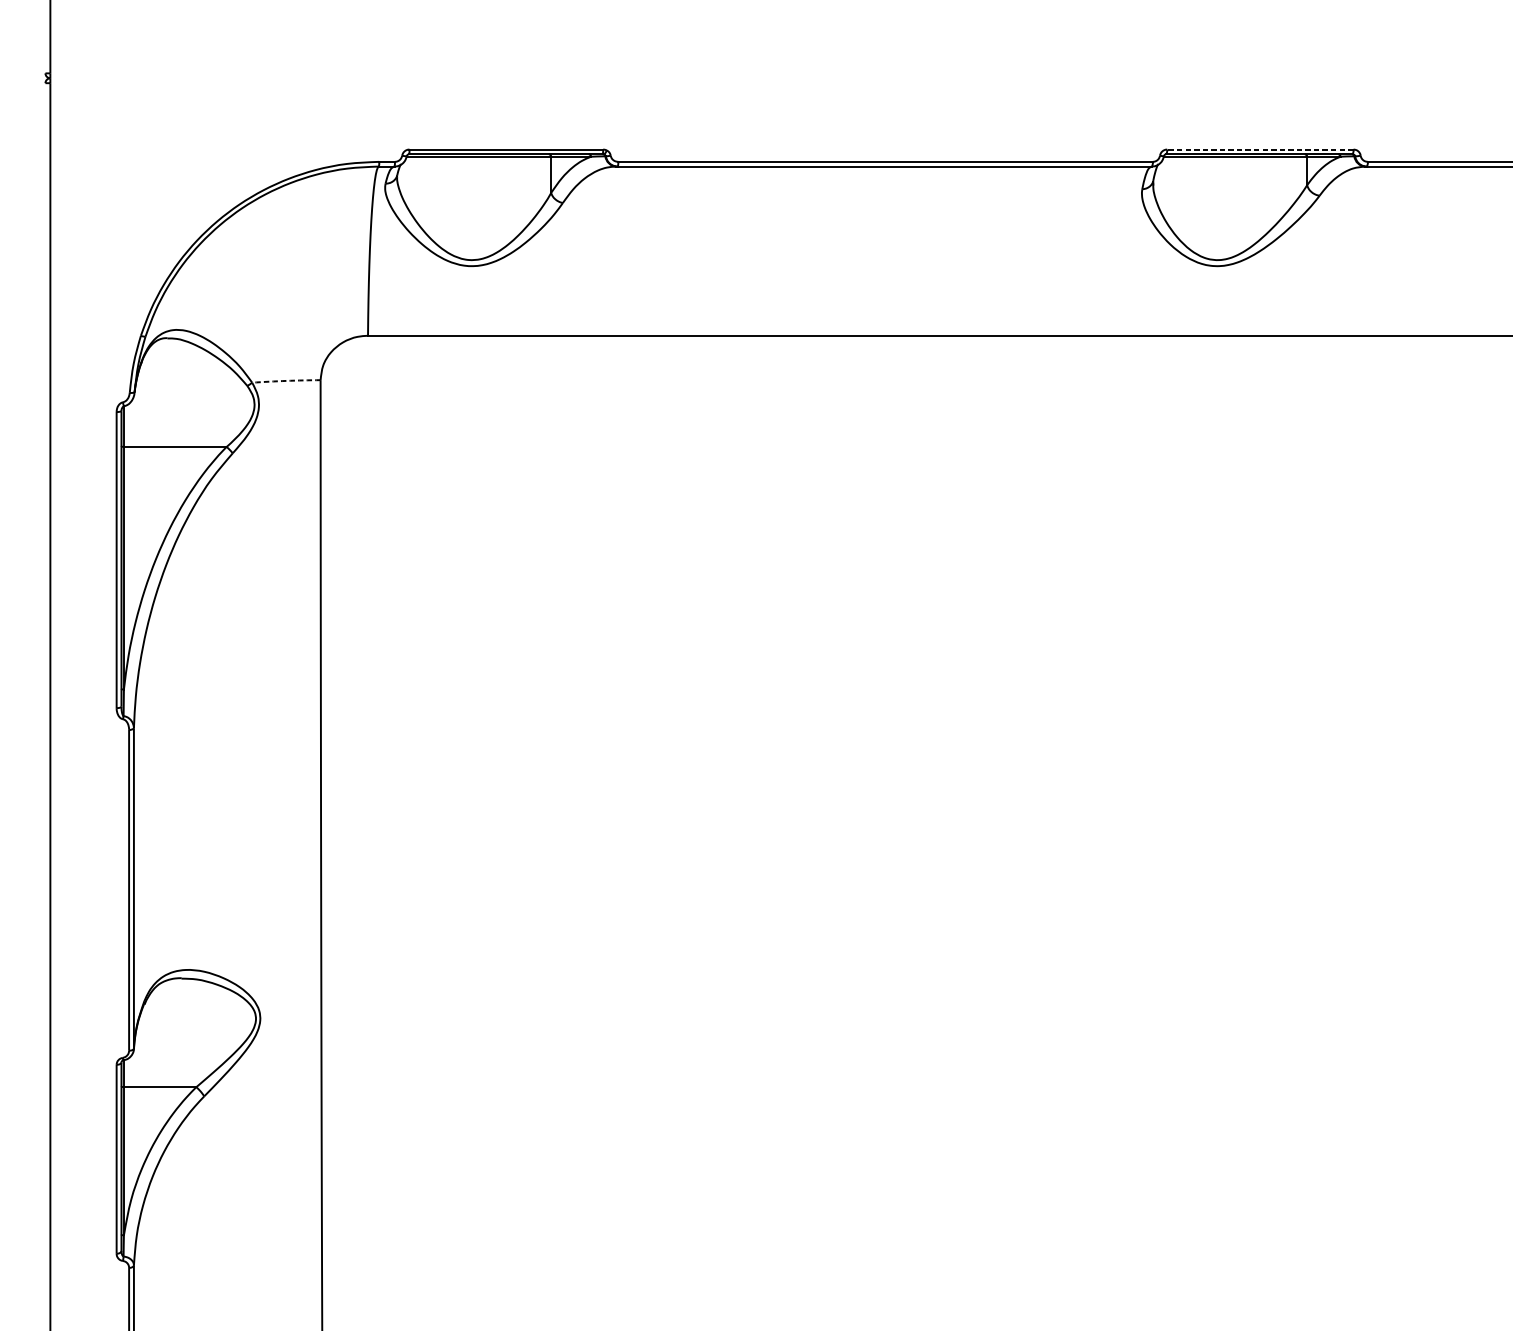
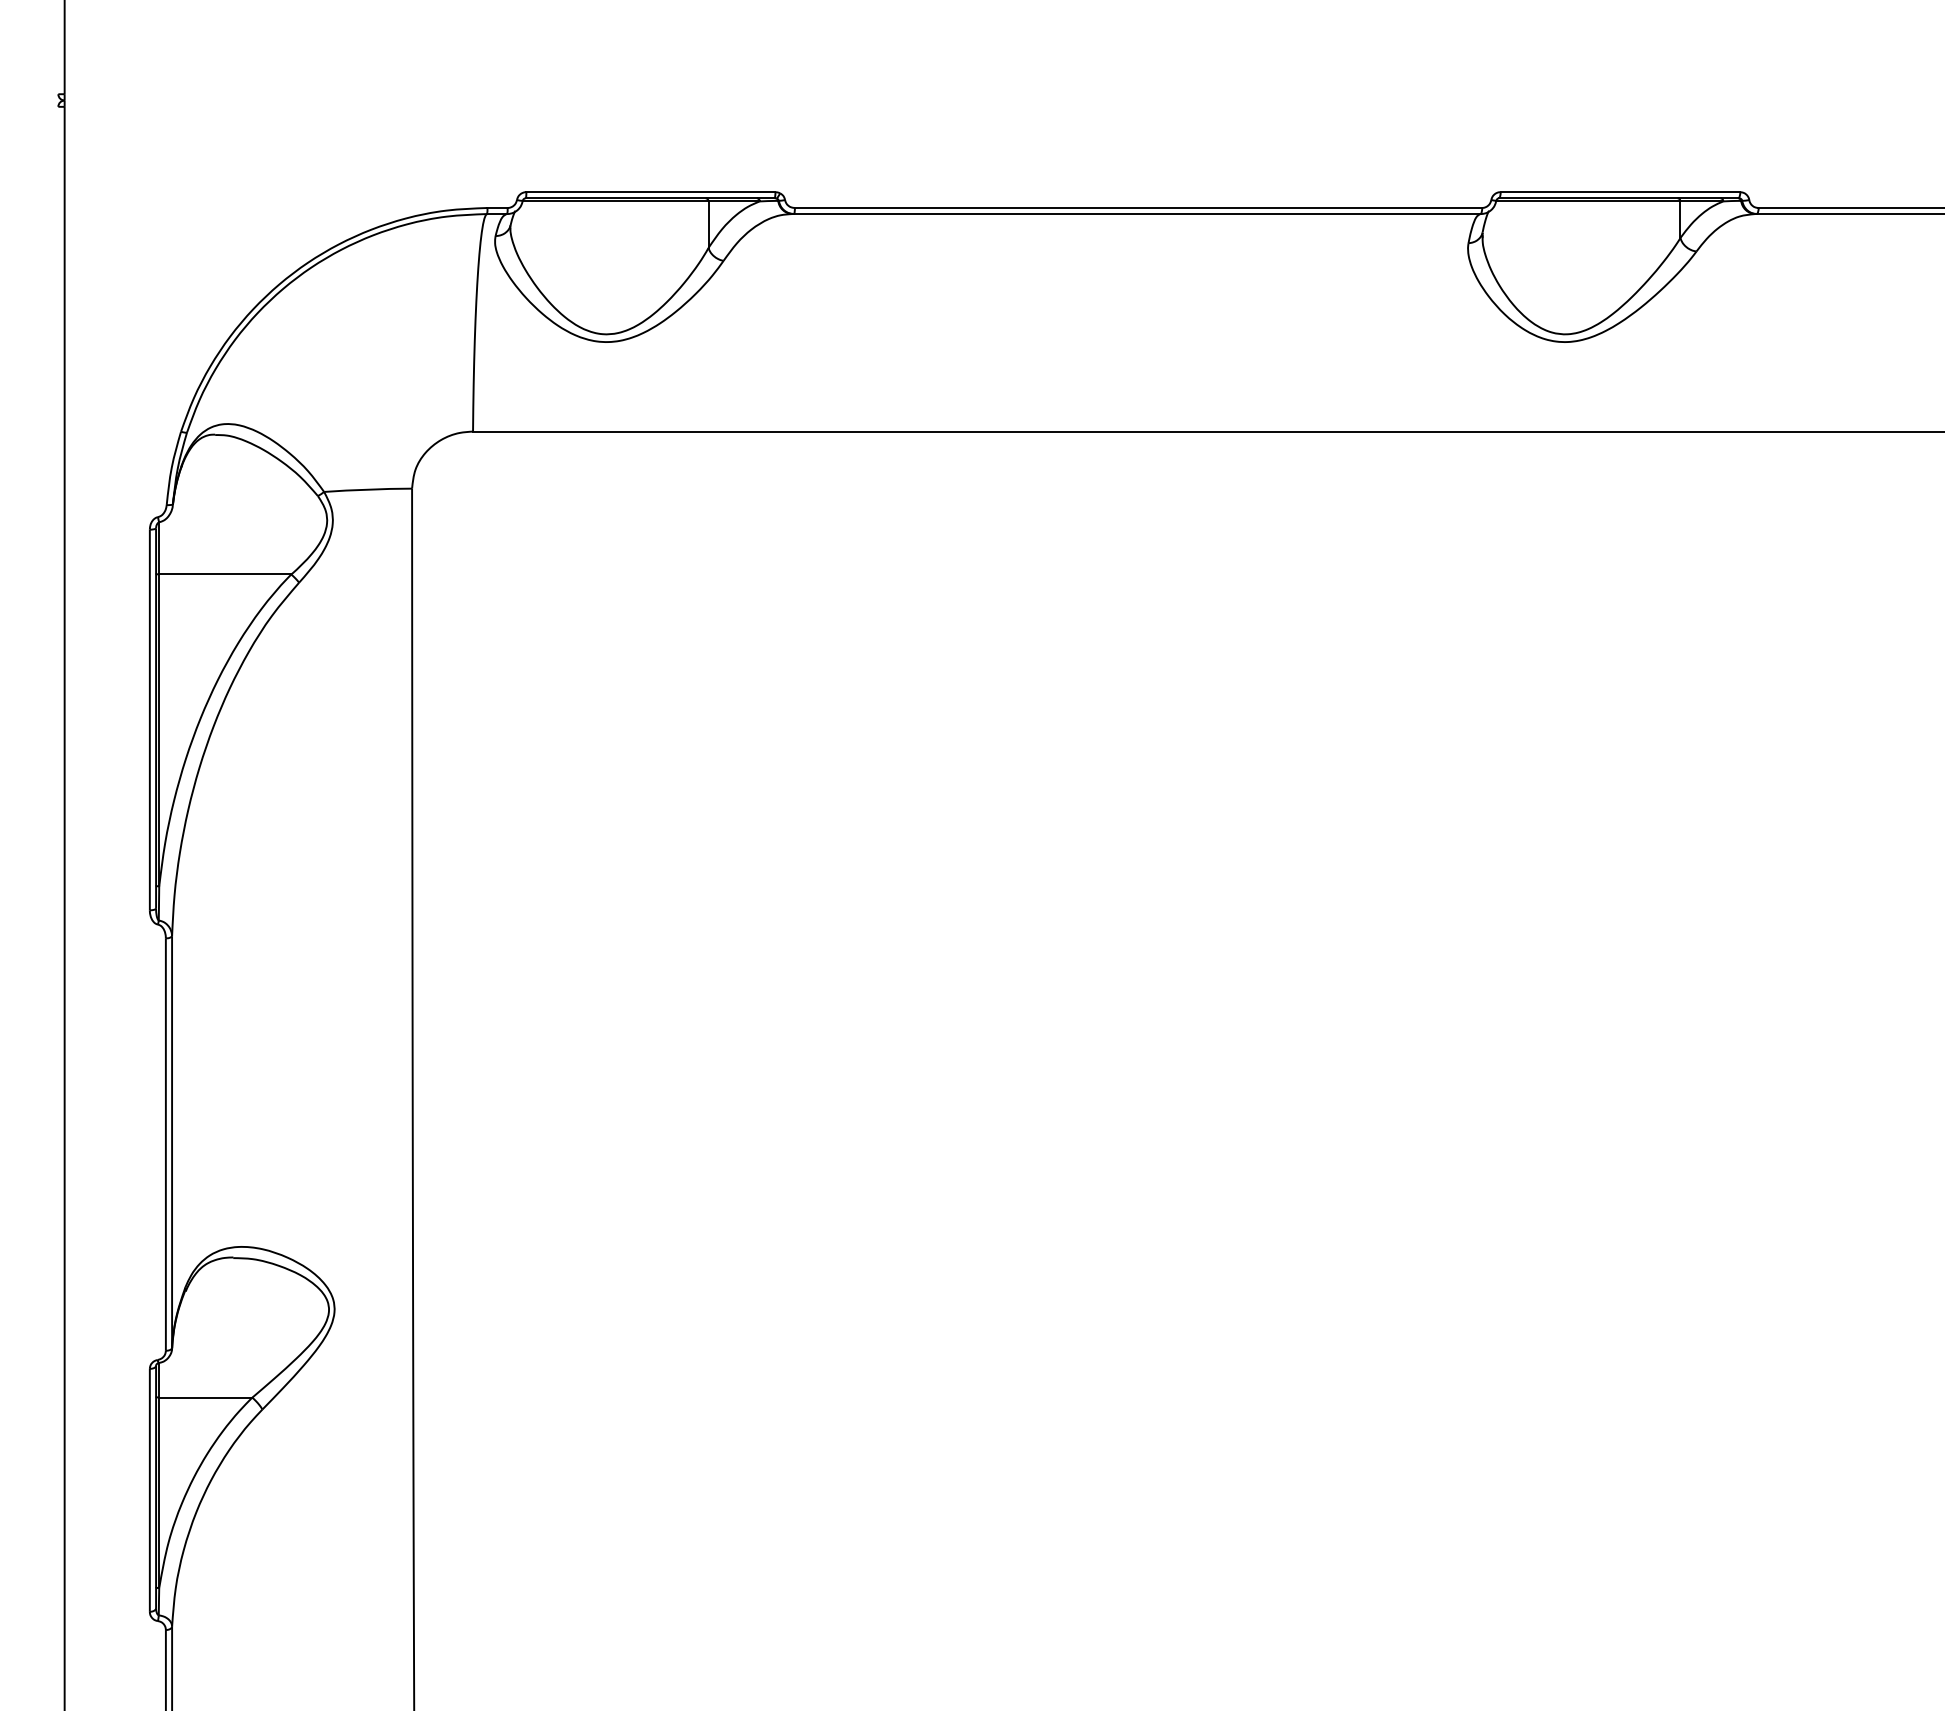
line: (1260, 149) -> (1620, 192), dashed -> solid
arc: (286, 380) -> (368, 489), dashed -> solid

